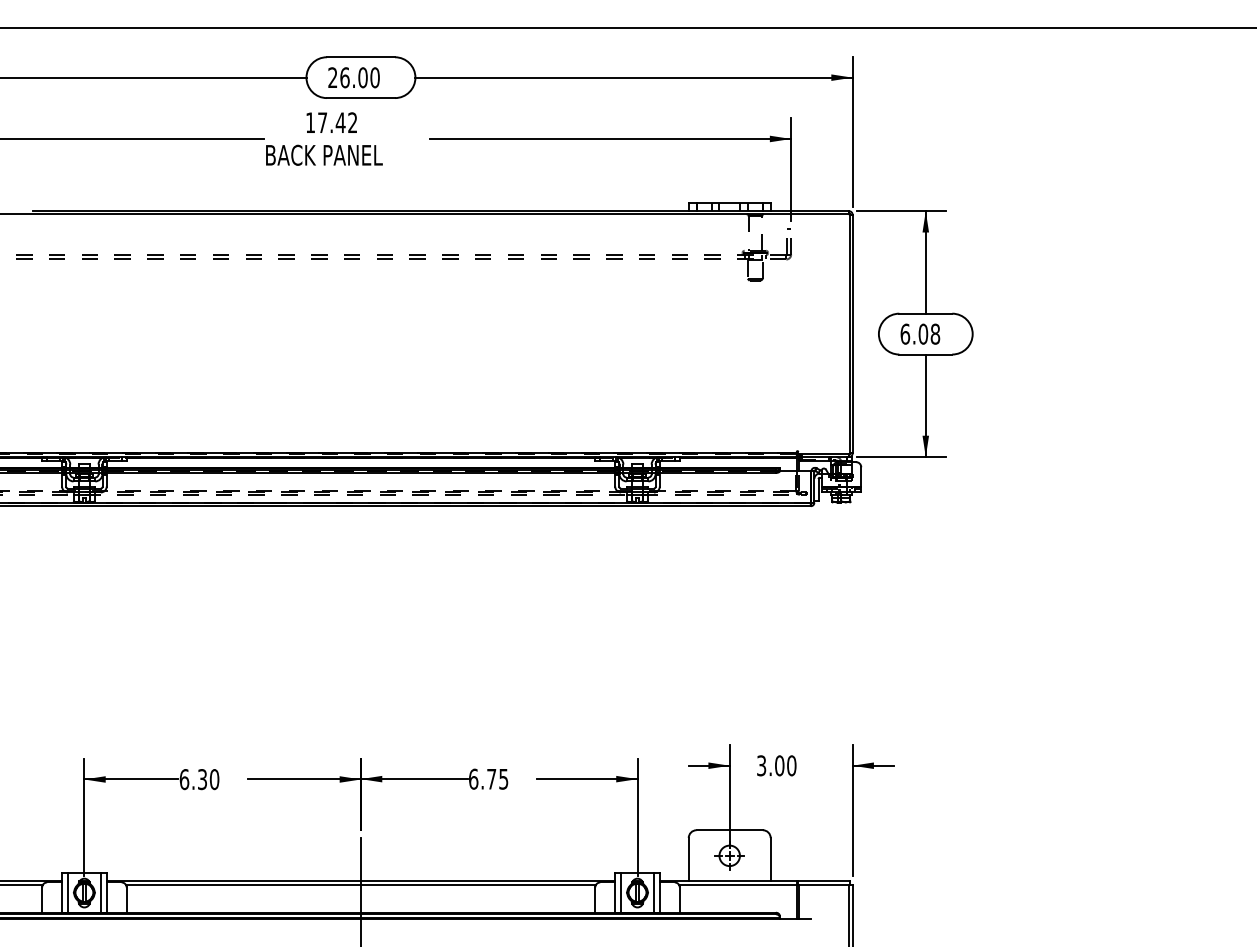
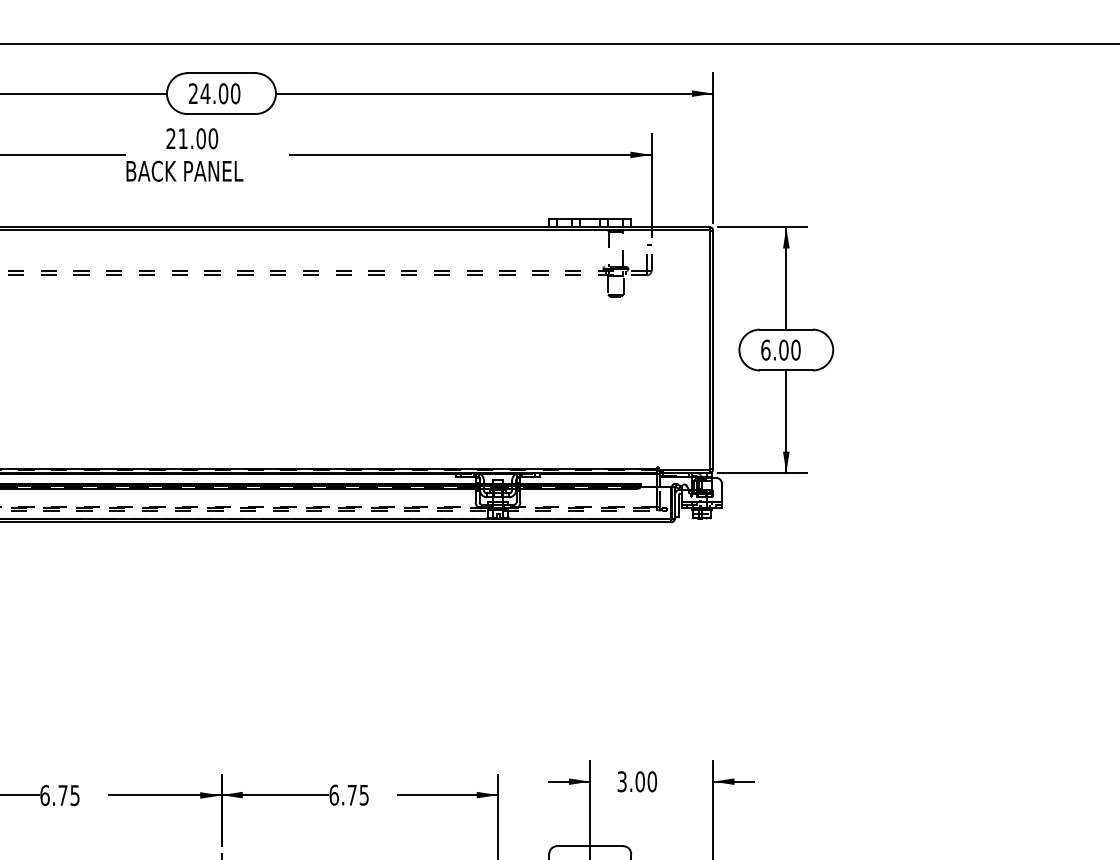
text: (344, 77) -> (205, 93), 26.00 -> 24.00
text: (331, 122) -> (192, 138), 17.42 -> 21.00
text: (935, 334) -> (796, 350), 6.08 -> 6.00
text: (208, 779) -> (69, 795), 6.30 -> 6.75

